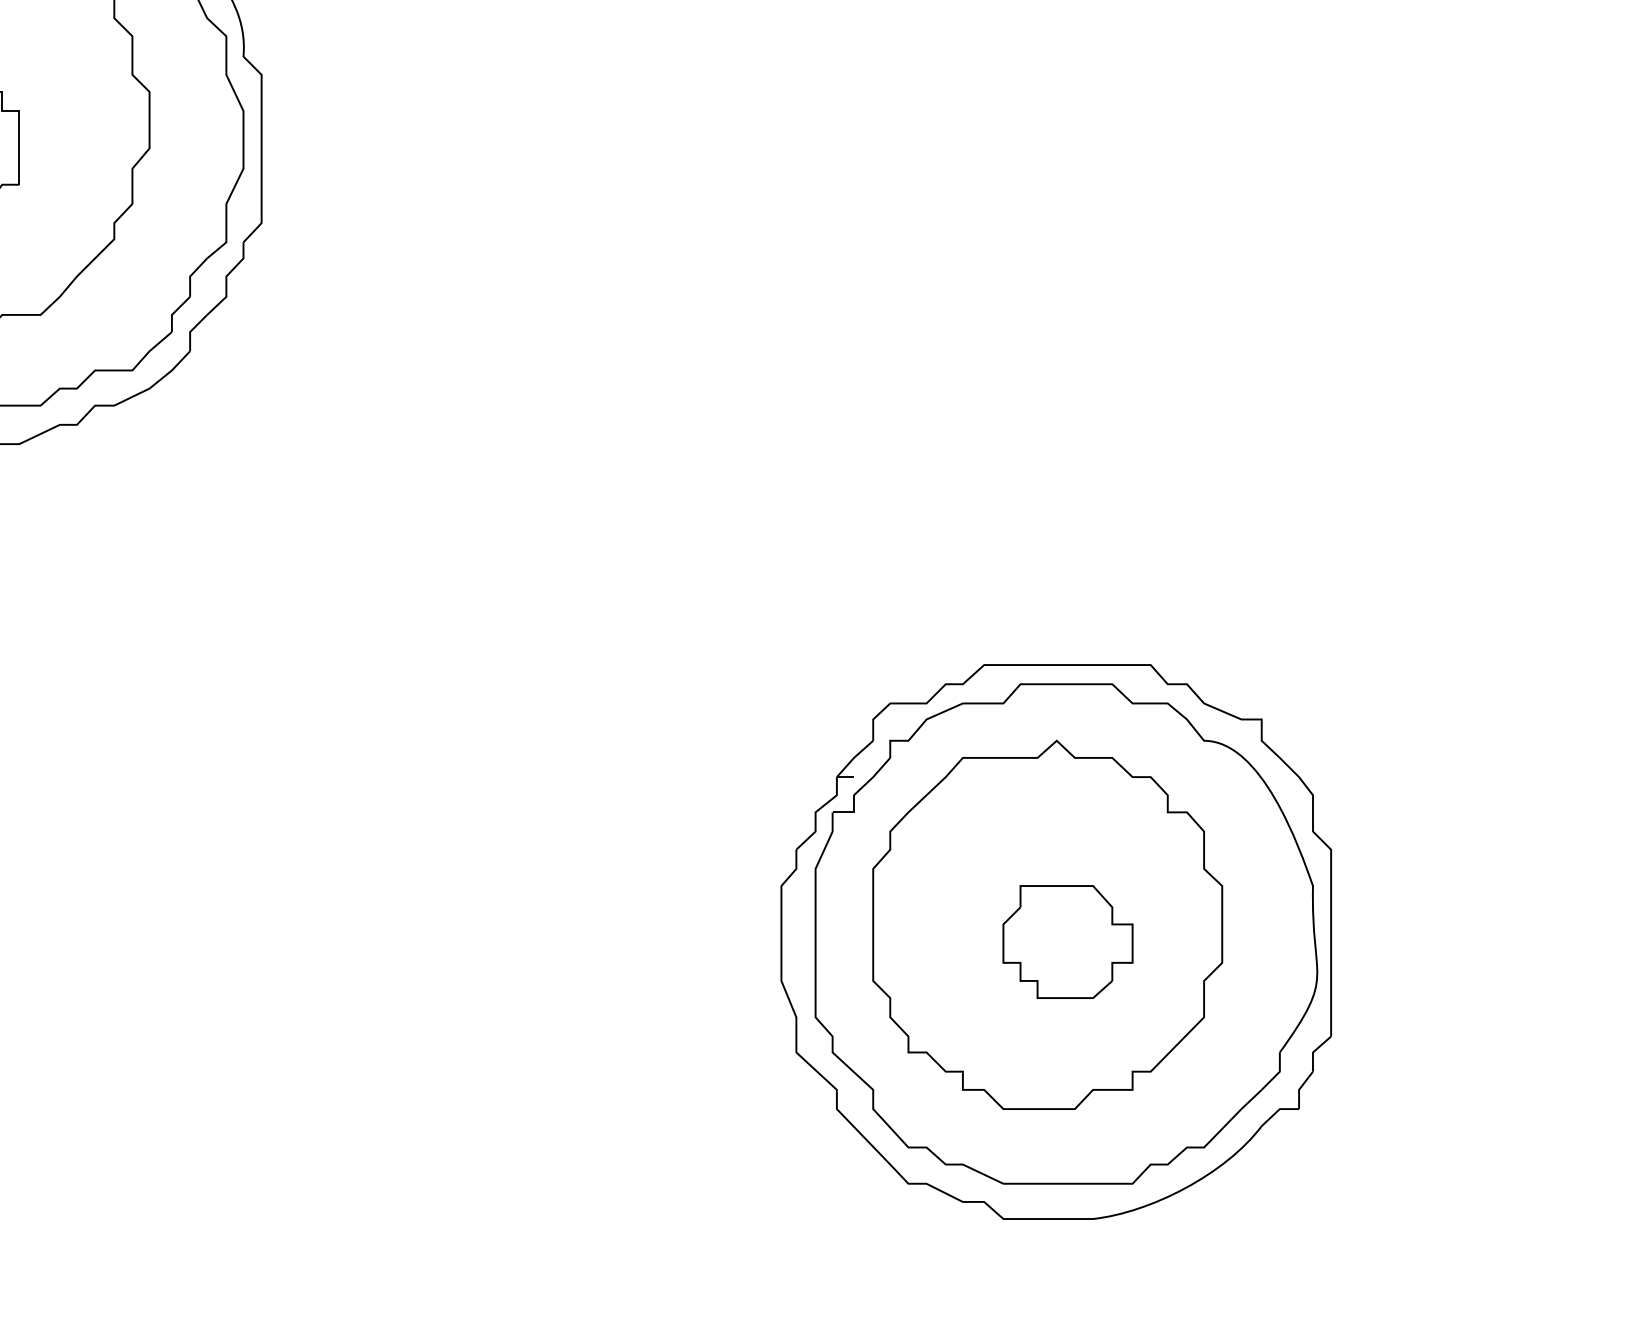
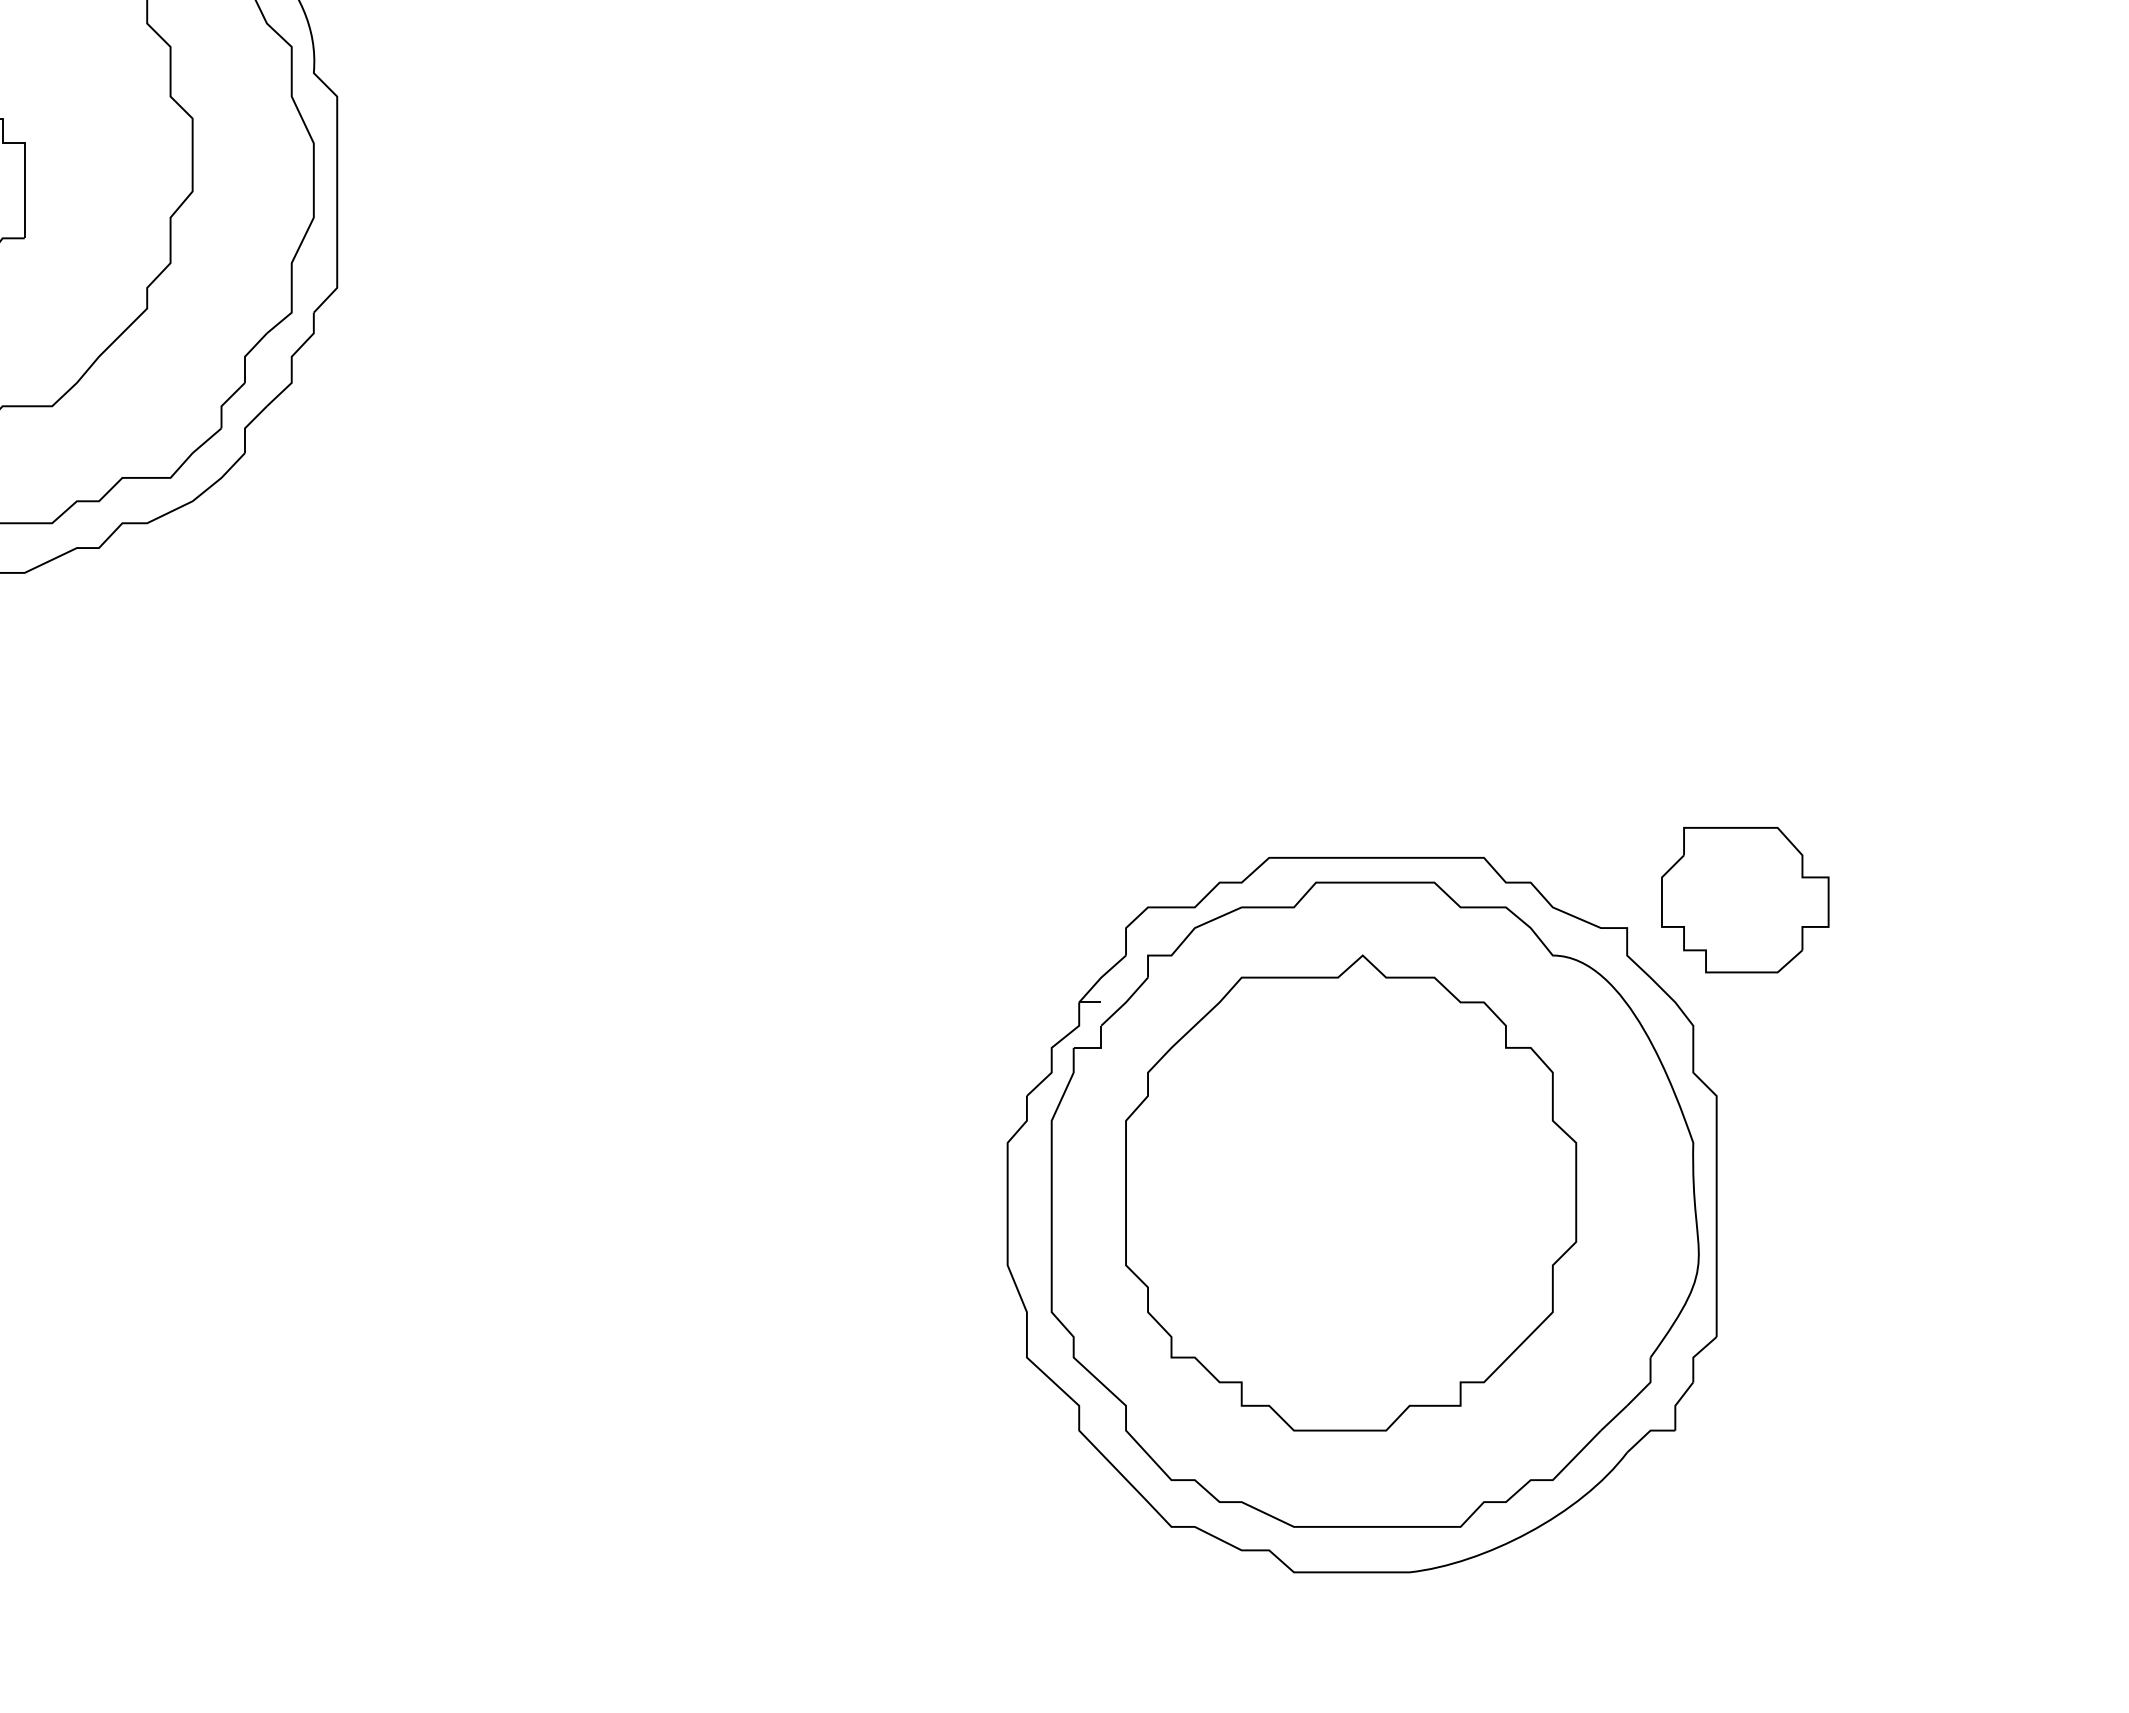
part: (1068, 942) -> (1745, 900), moved

